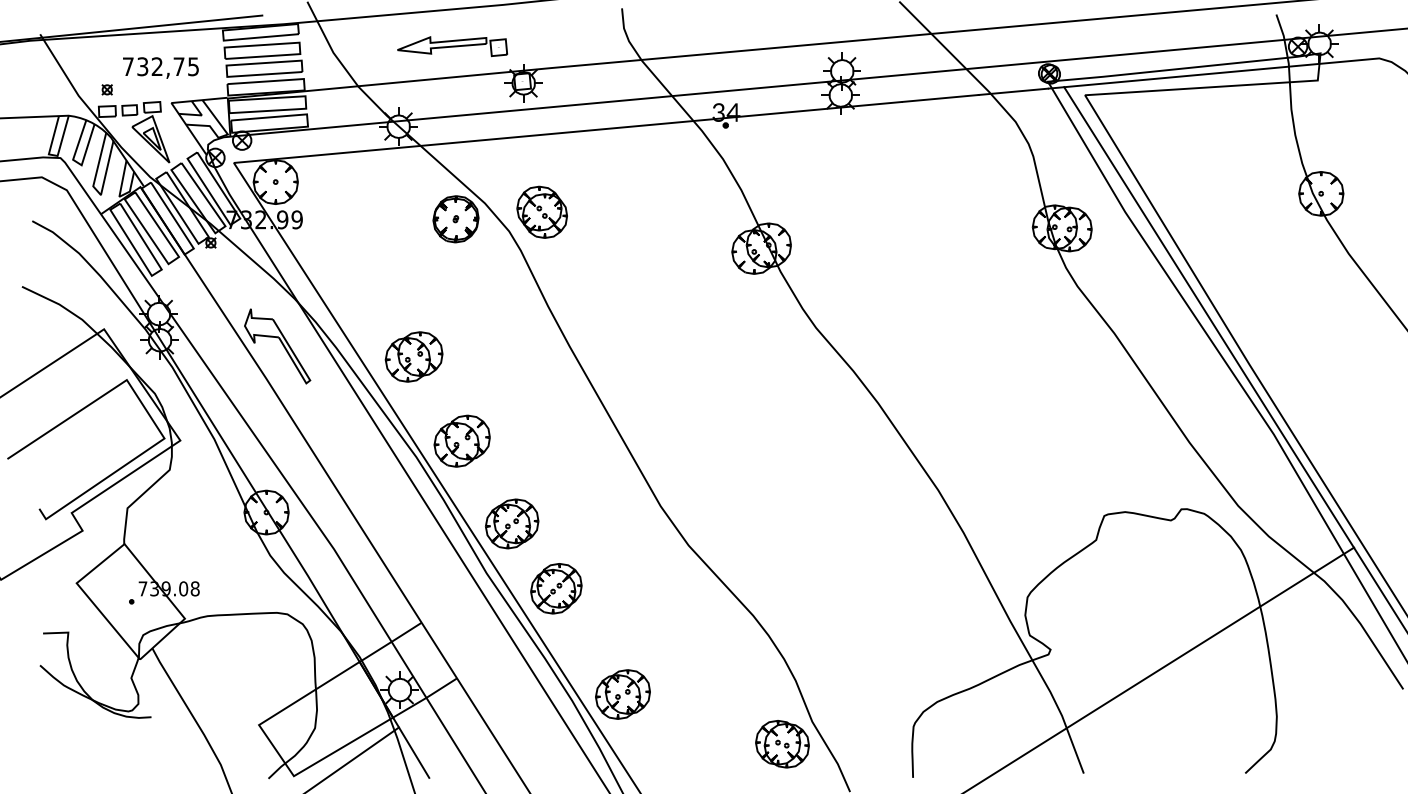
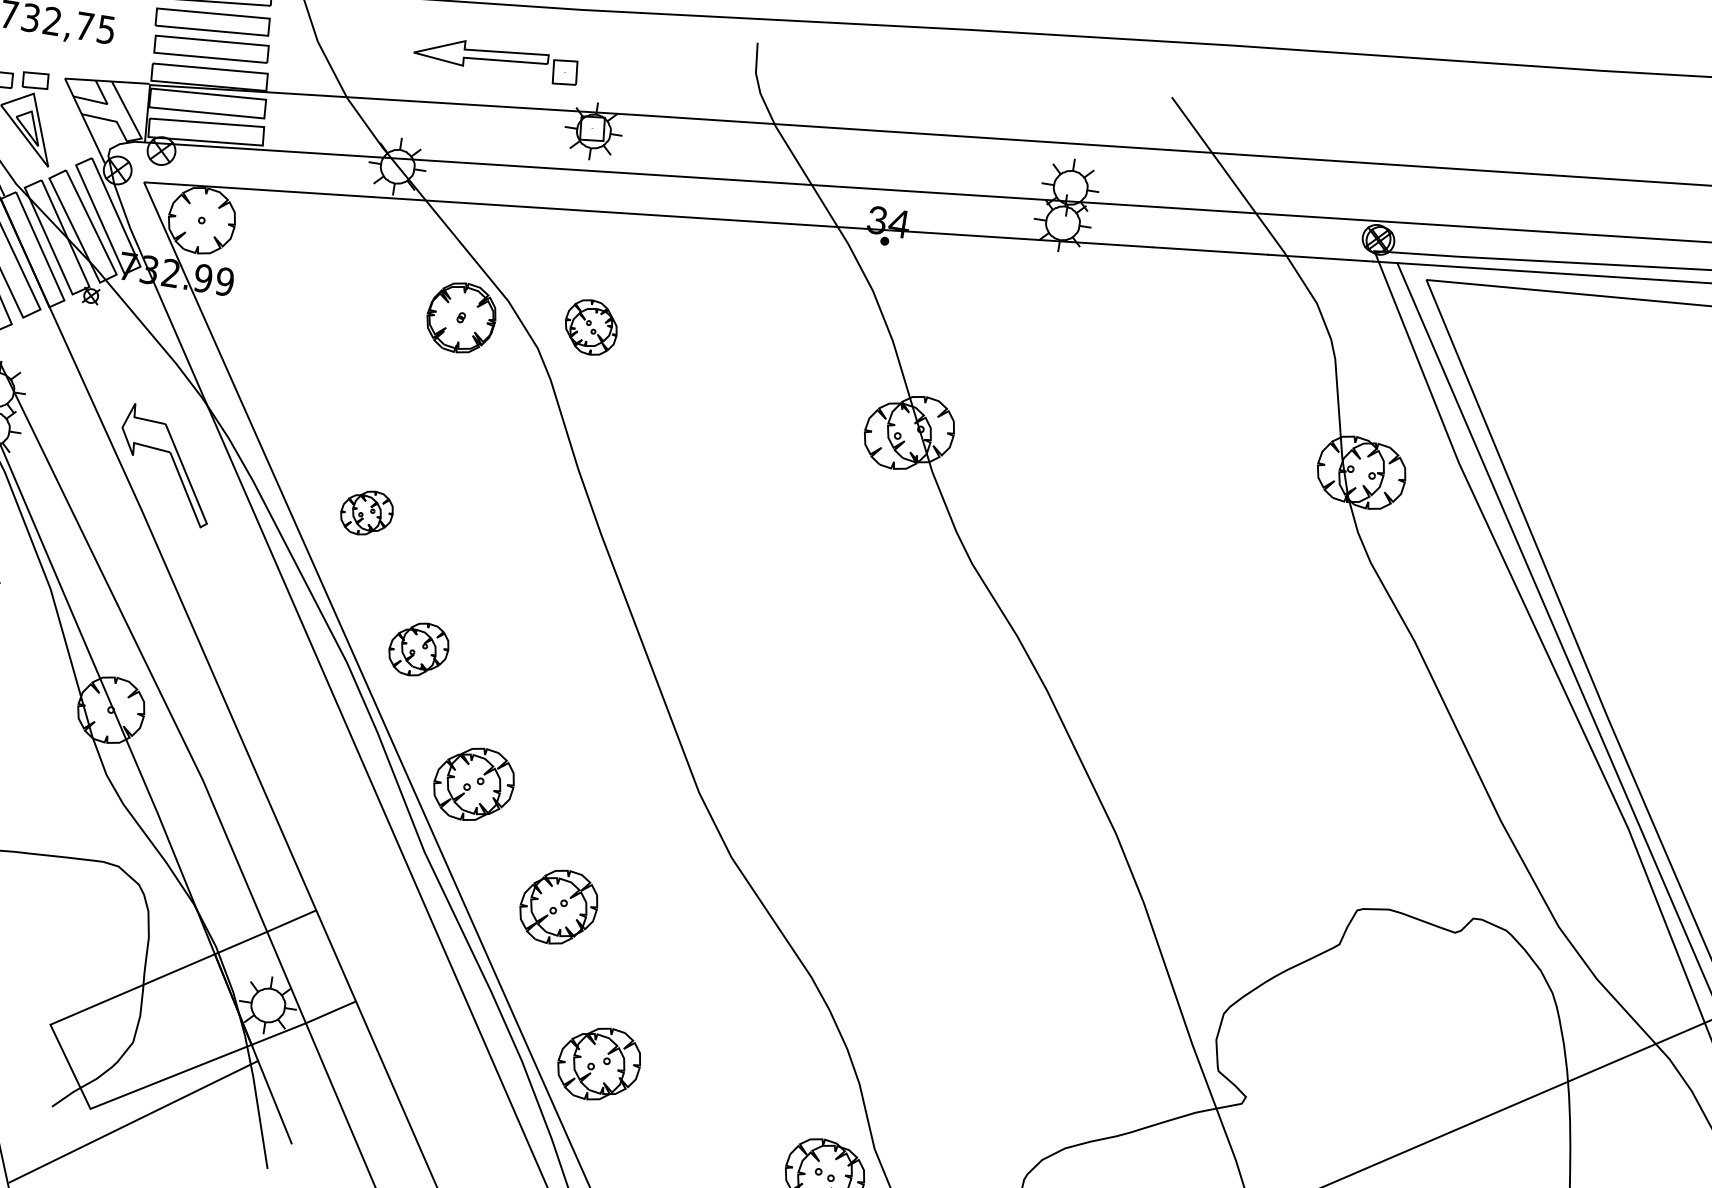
part: (541, 211) -> (590, 326), size x0.7
part: (413, 356) -> (366, 512), size x0.6
part: (461, 440) -> (418, 648), size x0.7
part: (556, 588) -> (559, 906), moved

